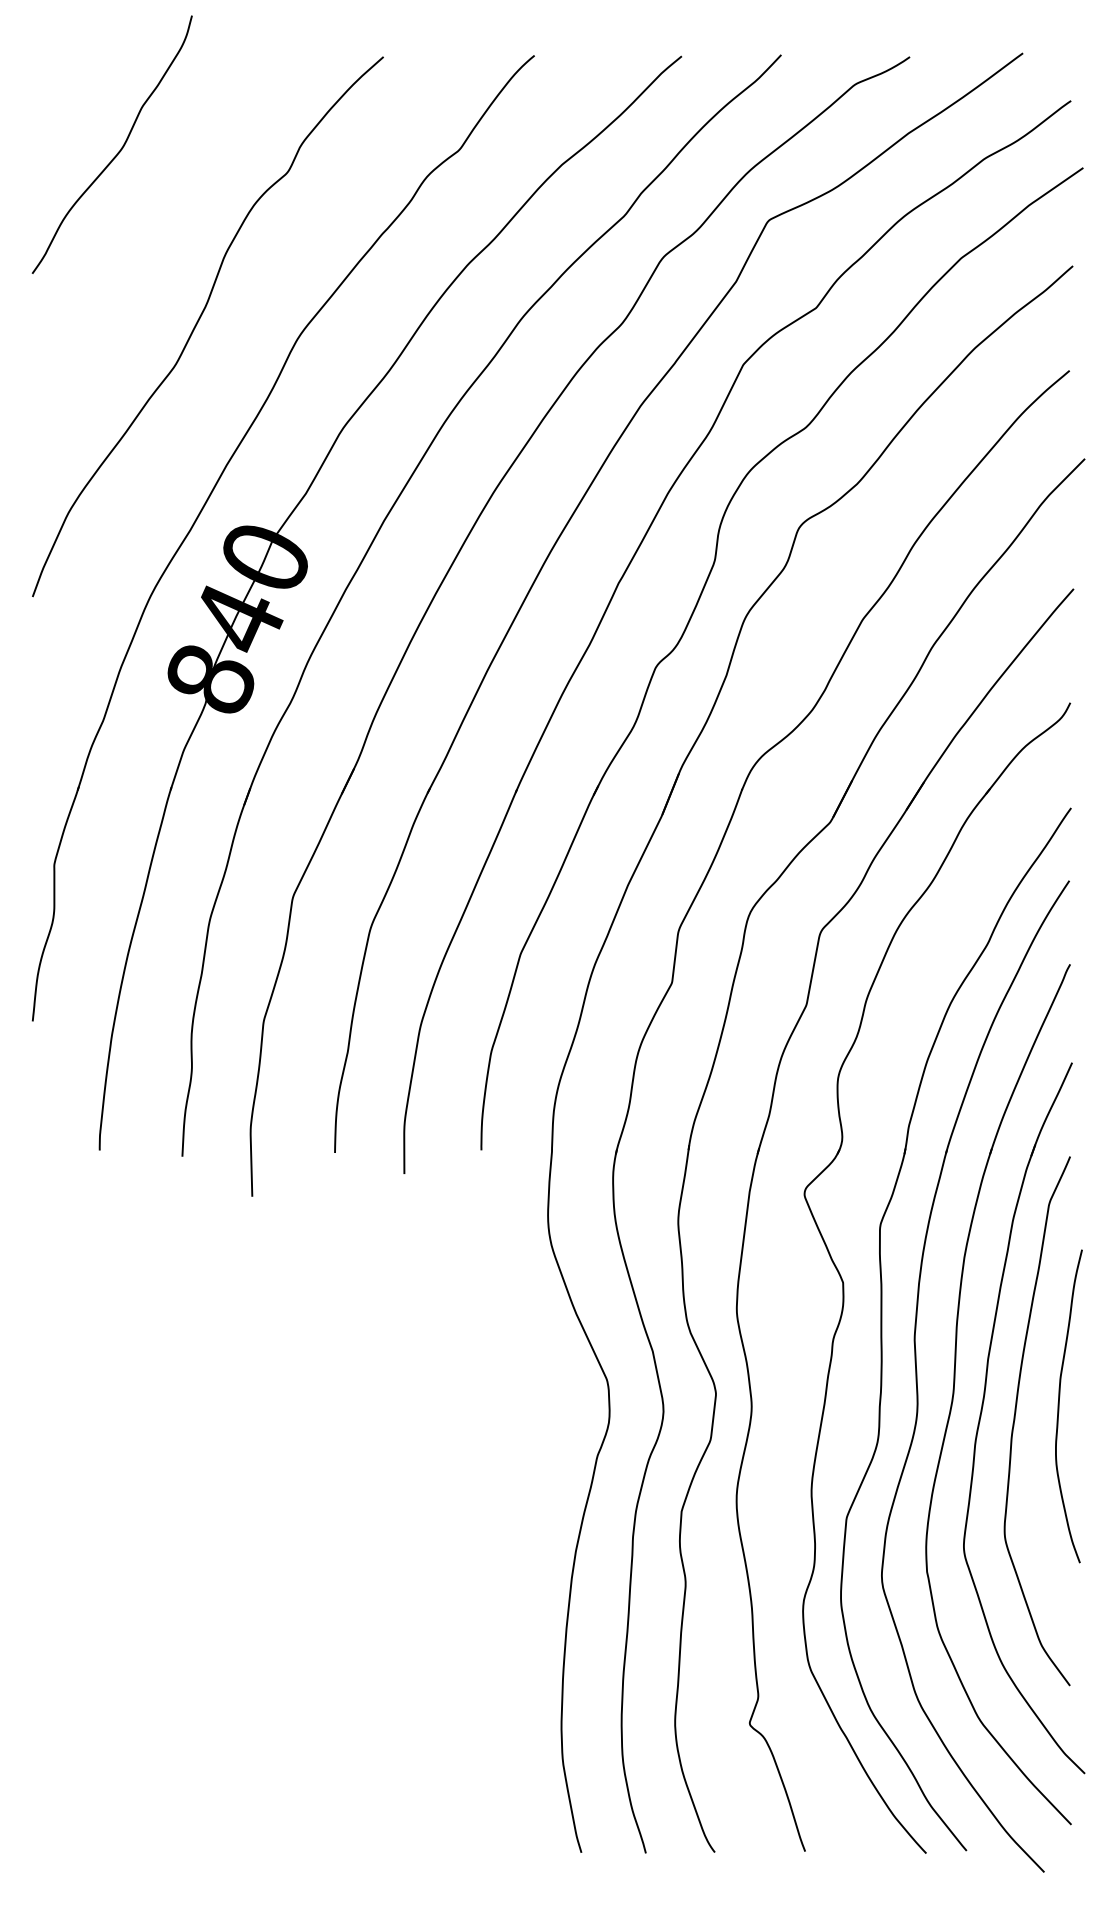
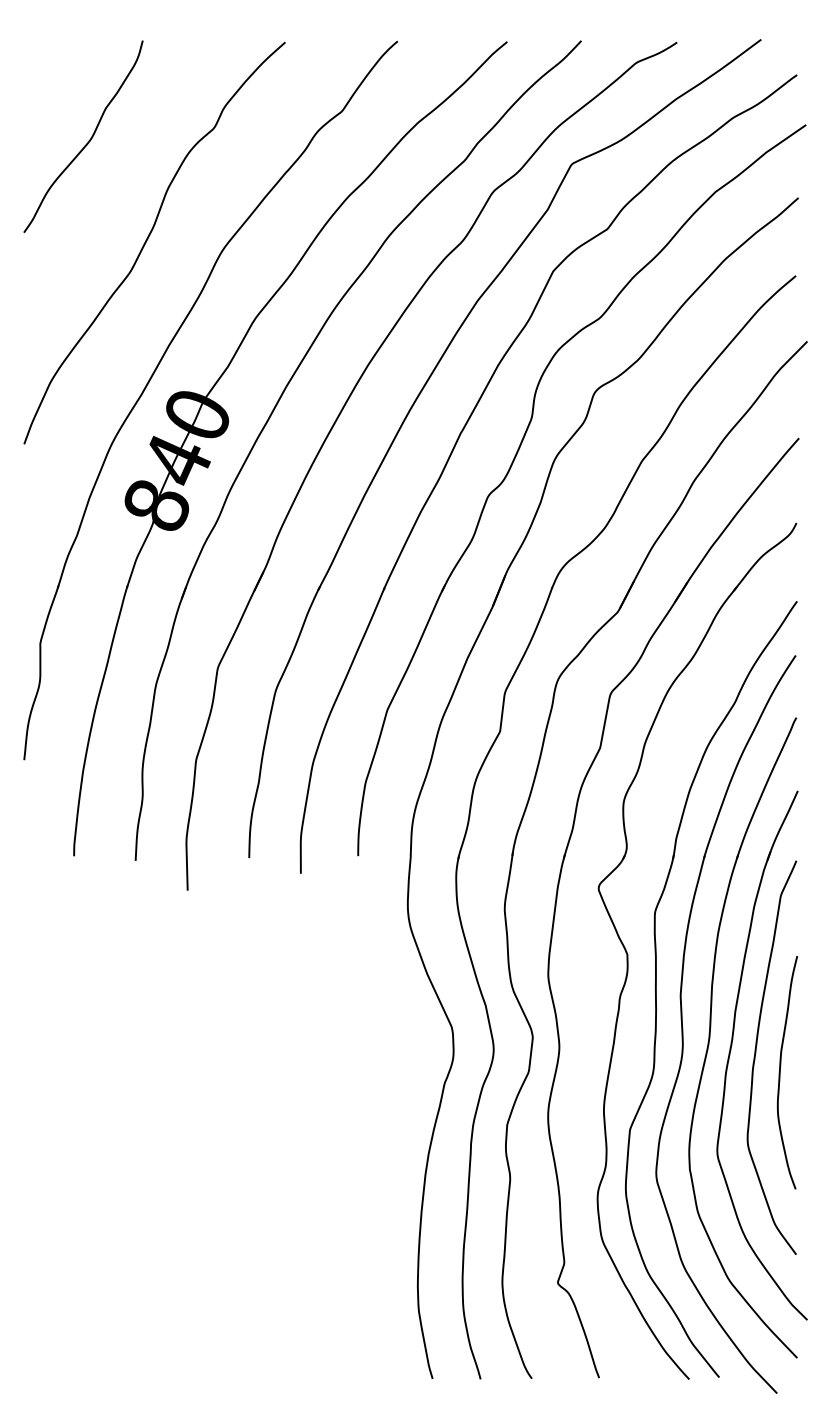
curve: (119, 149) -> (88, 140), moved
curve: (1059, 1406) -> (780, 1072), moved

